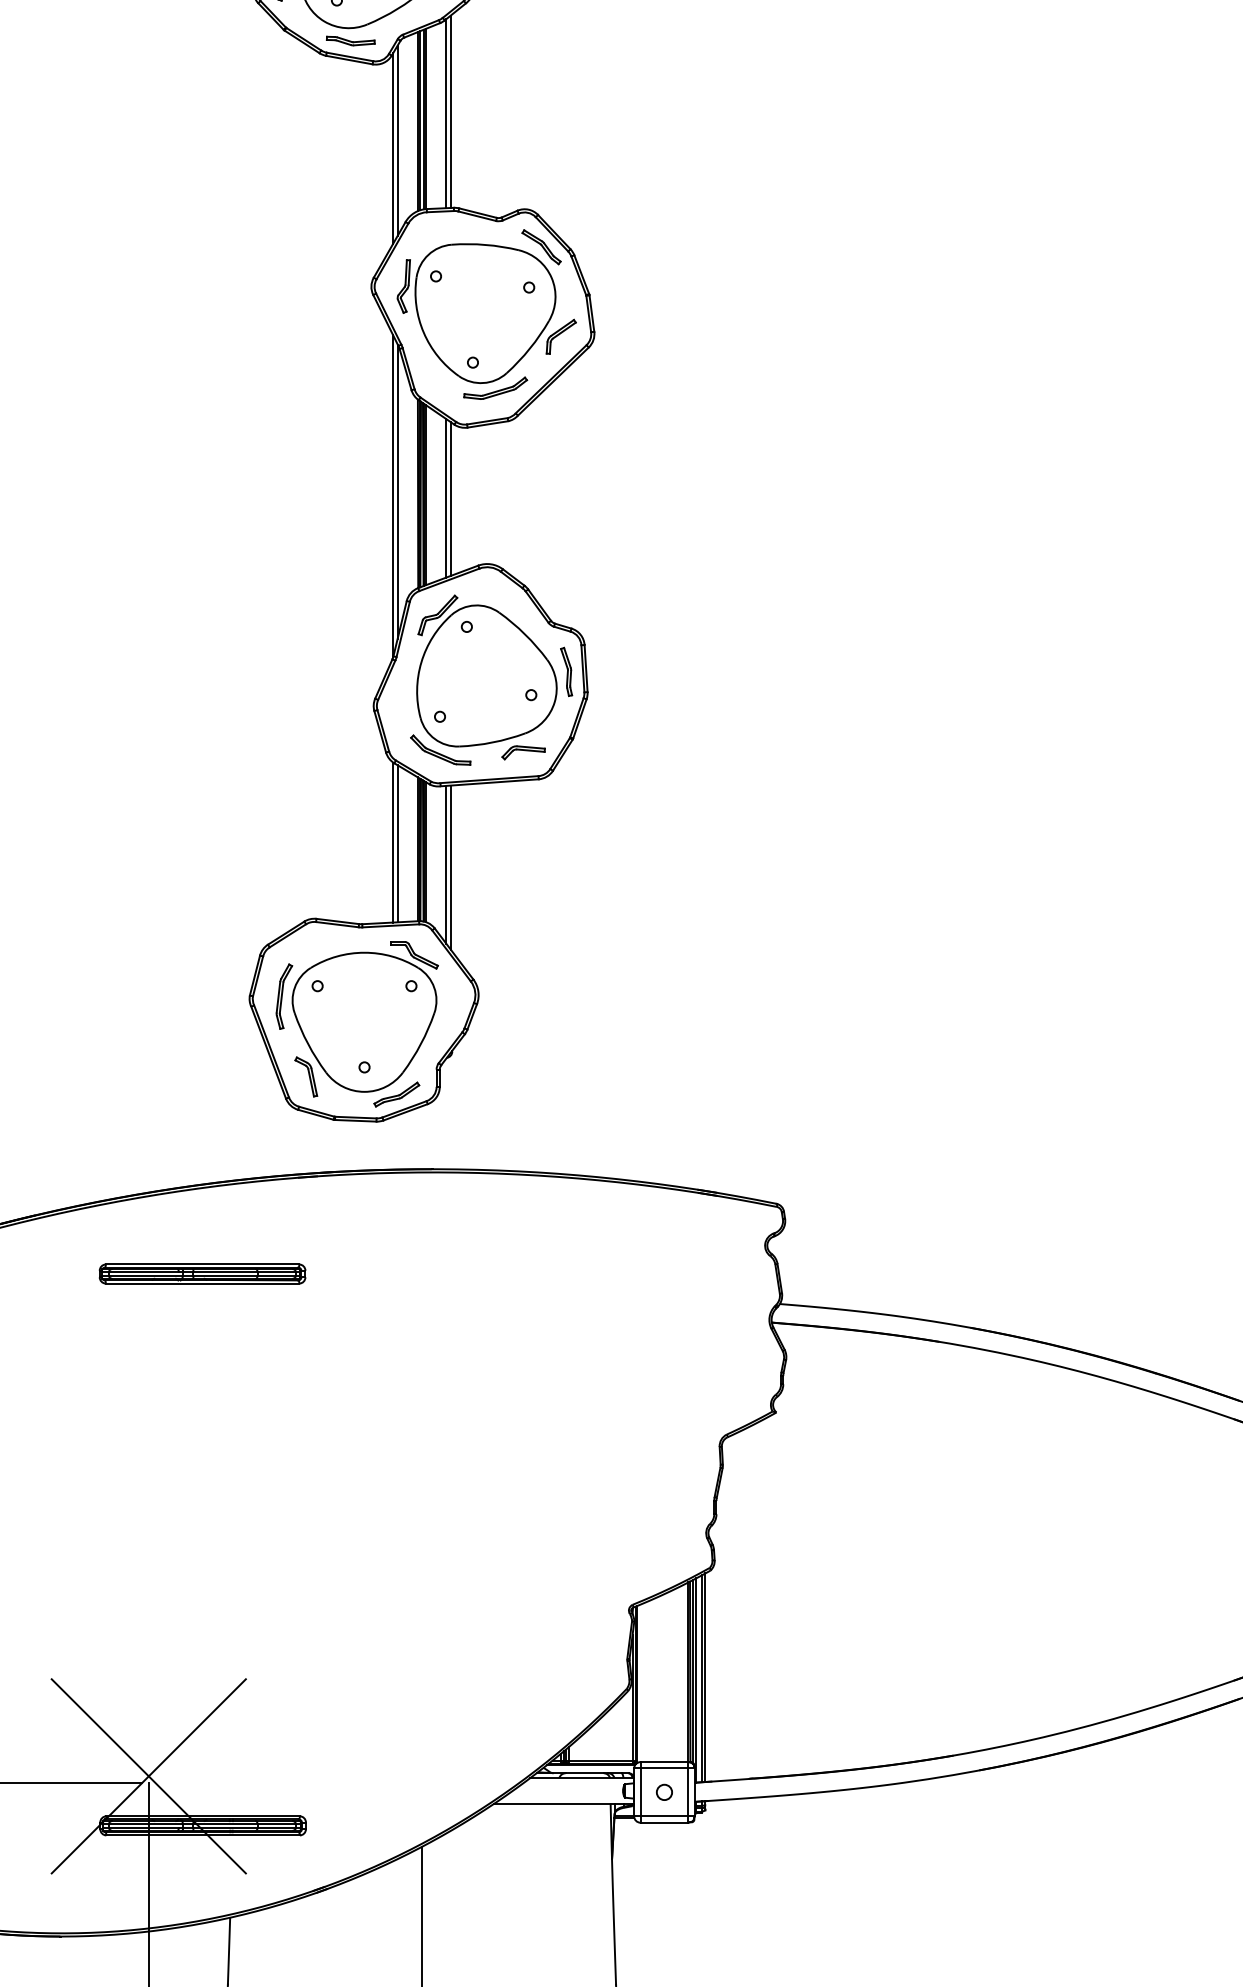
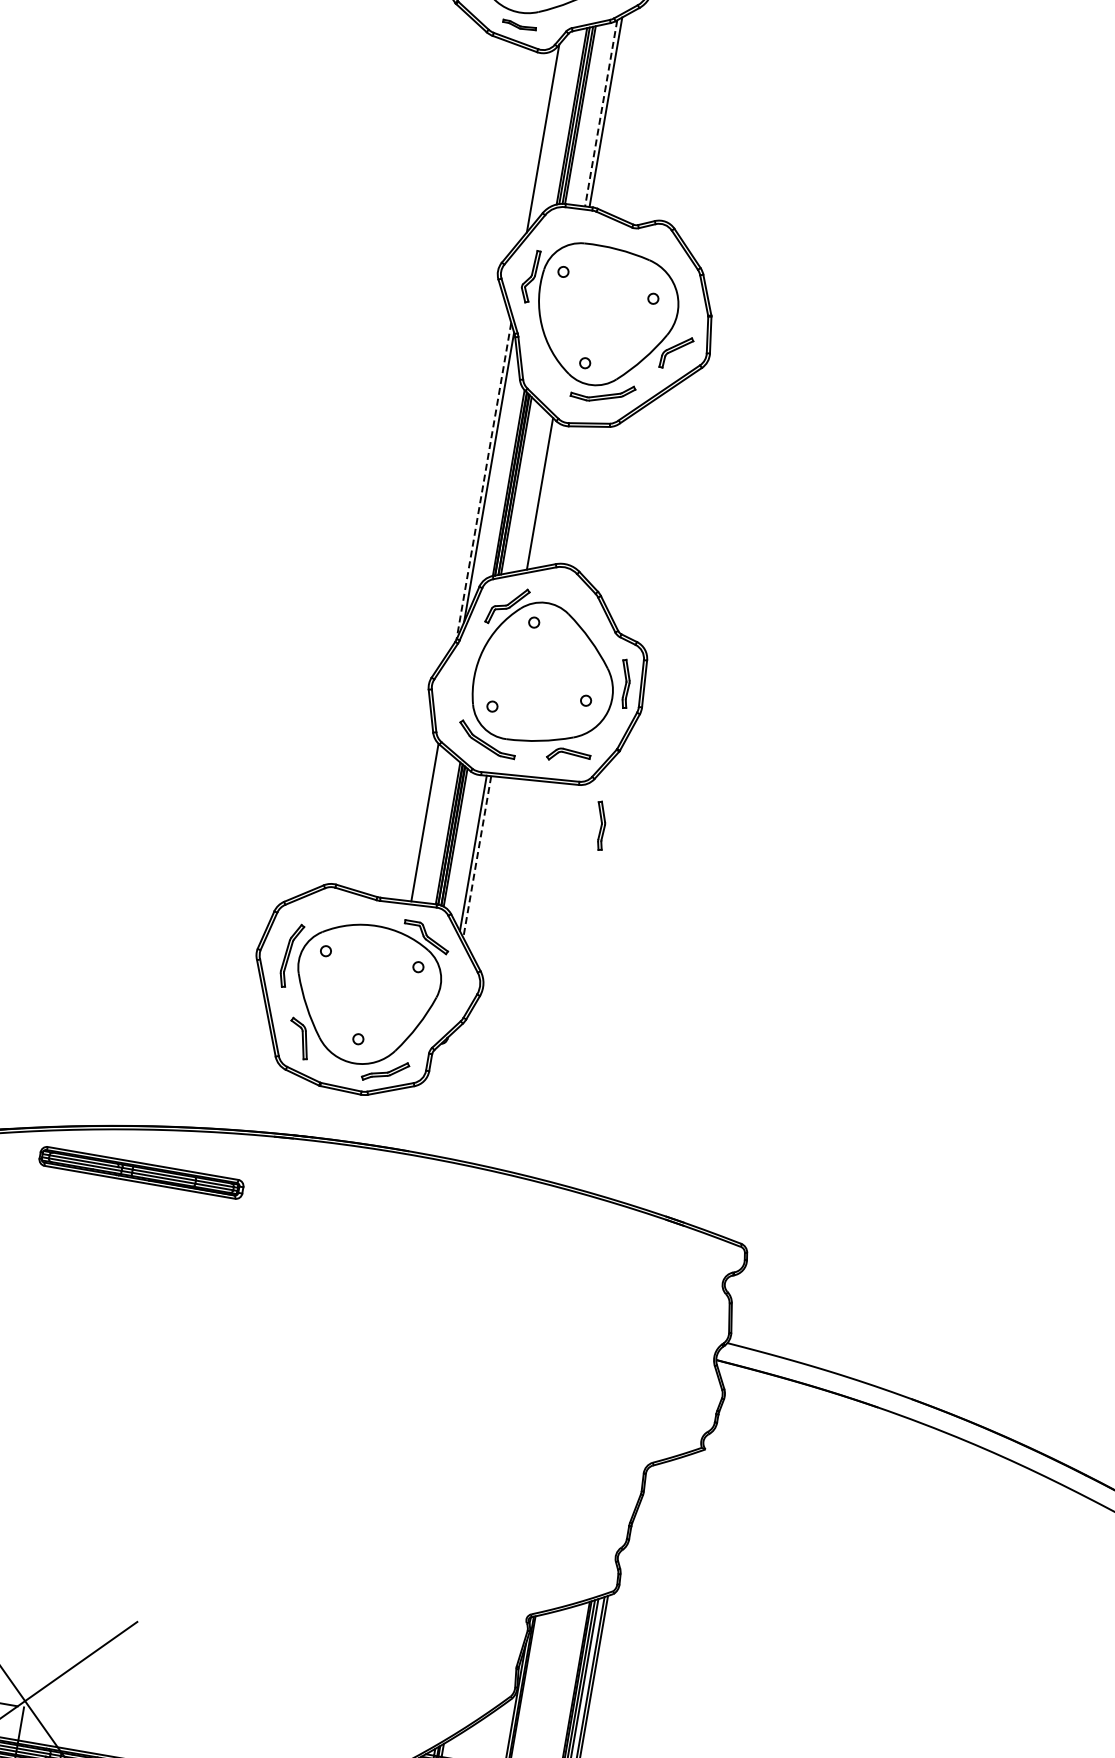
part: (350, 40) -> (519, 24), size x0.7
line: (446, 114) -> (601, 114), solid -> dashed
line: (397, 140) -> (548, 131), removed
part: (541, 247) -> (672, 261), removed
line: (393, 496) -> (484, 481), solid -> dashed
line: (446, 498) -> (535, 492), removed
part: (566, 815) -> (600, 825), added
line: (397, 843) -> (428, 824), removed
line: (450, 867) -> (477, 856), solid -> dashed
part: (202, 1273) -> (141, 1172), moved

